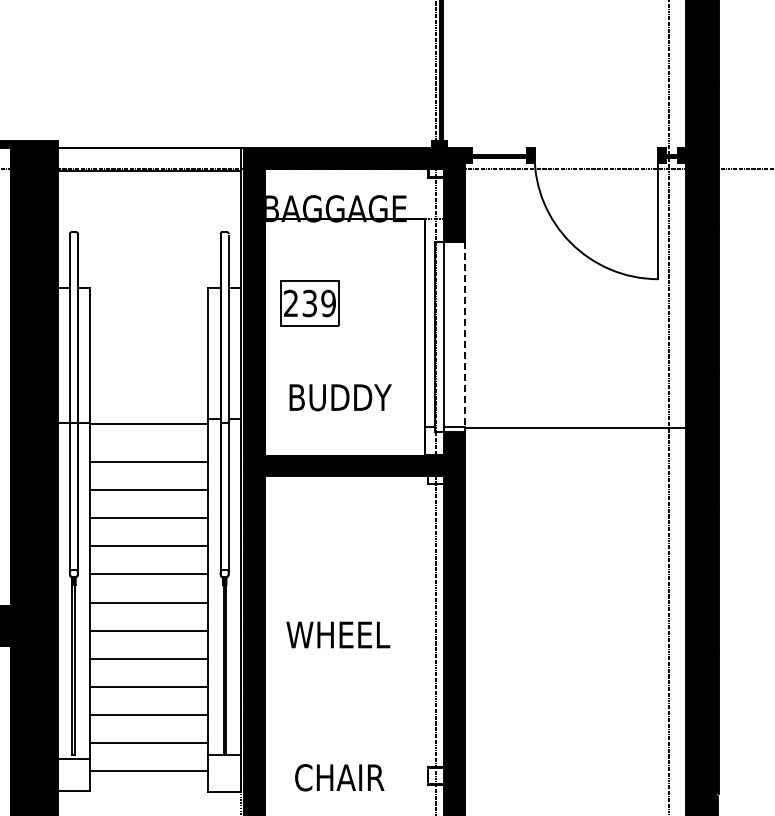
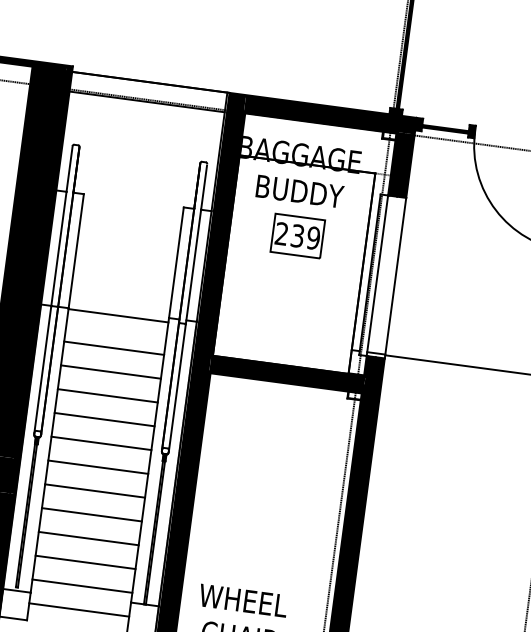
part: (309, 303) -> (297, 236), moved
line: (464, 337) -> (395, 278), dashed -> solid
text: (340, 397) -> (299, 191), moved
text: (338, 634) -> (243, 600), moved

